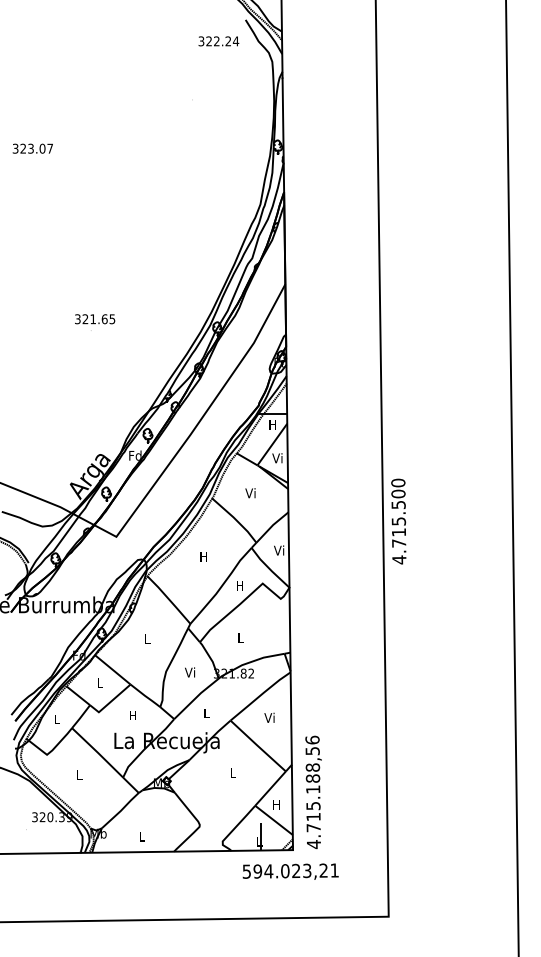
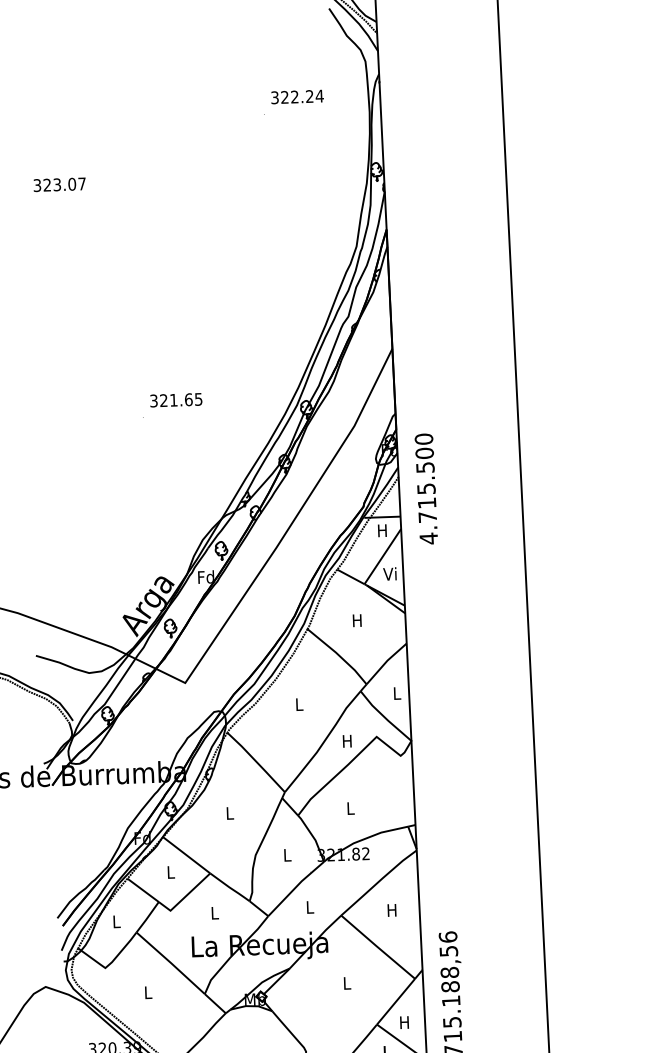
text: (218, 41) -> (297, 97), moved
text: (95, 319) -> (176, 400), moved
text: (250, 493) -> (356, 620), Vi -> H
text: (398, 521) -> (425, 488), moved
text: (279, 550) -> (396, 693), Vi -> L
text: (203, 556) -> (298, 704), H -> L
text: (190, 672) -> (287, 855), Vi -> L
text: (132, 715) -> (214, 913), H -> L
text: (269, 717) -> (391, 909), Vi -> H

